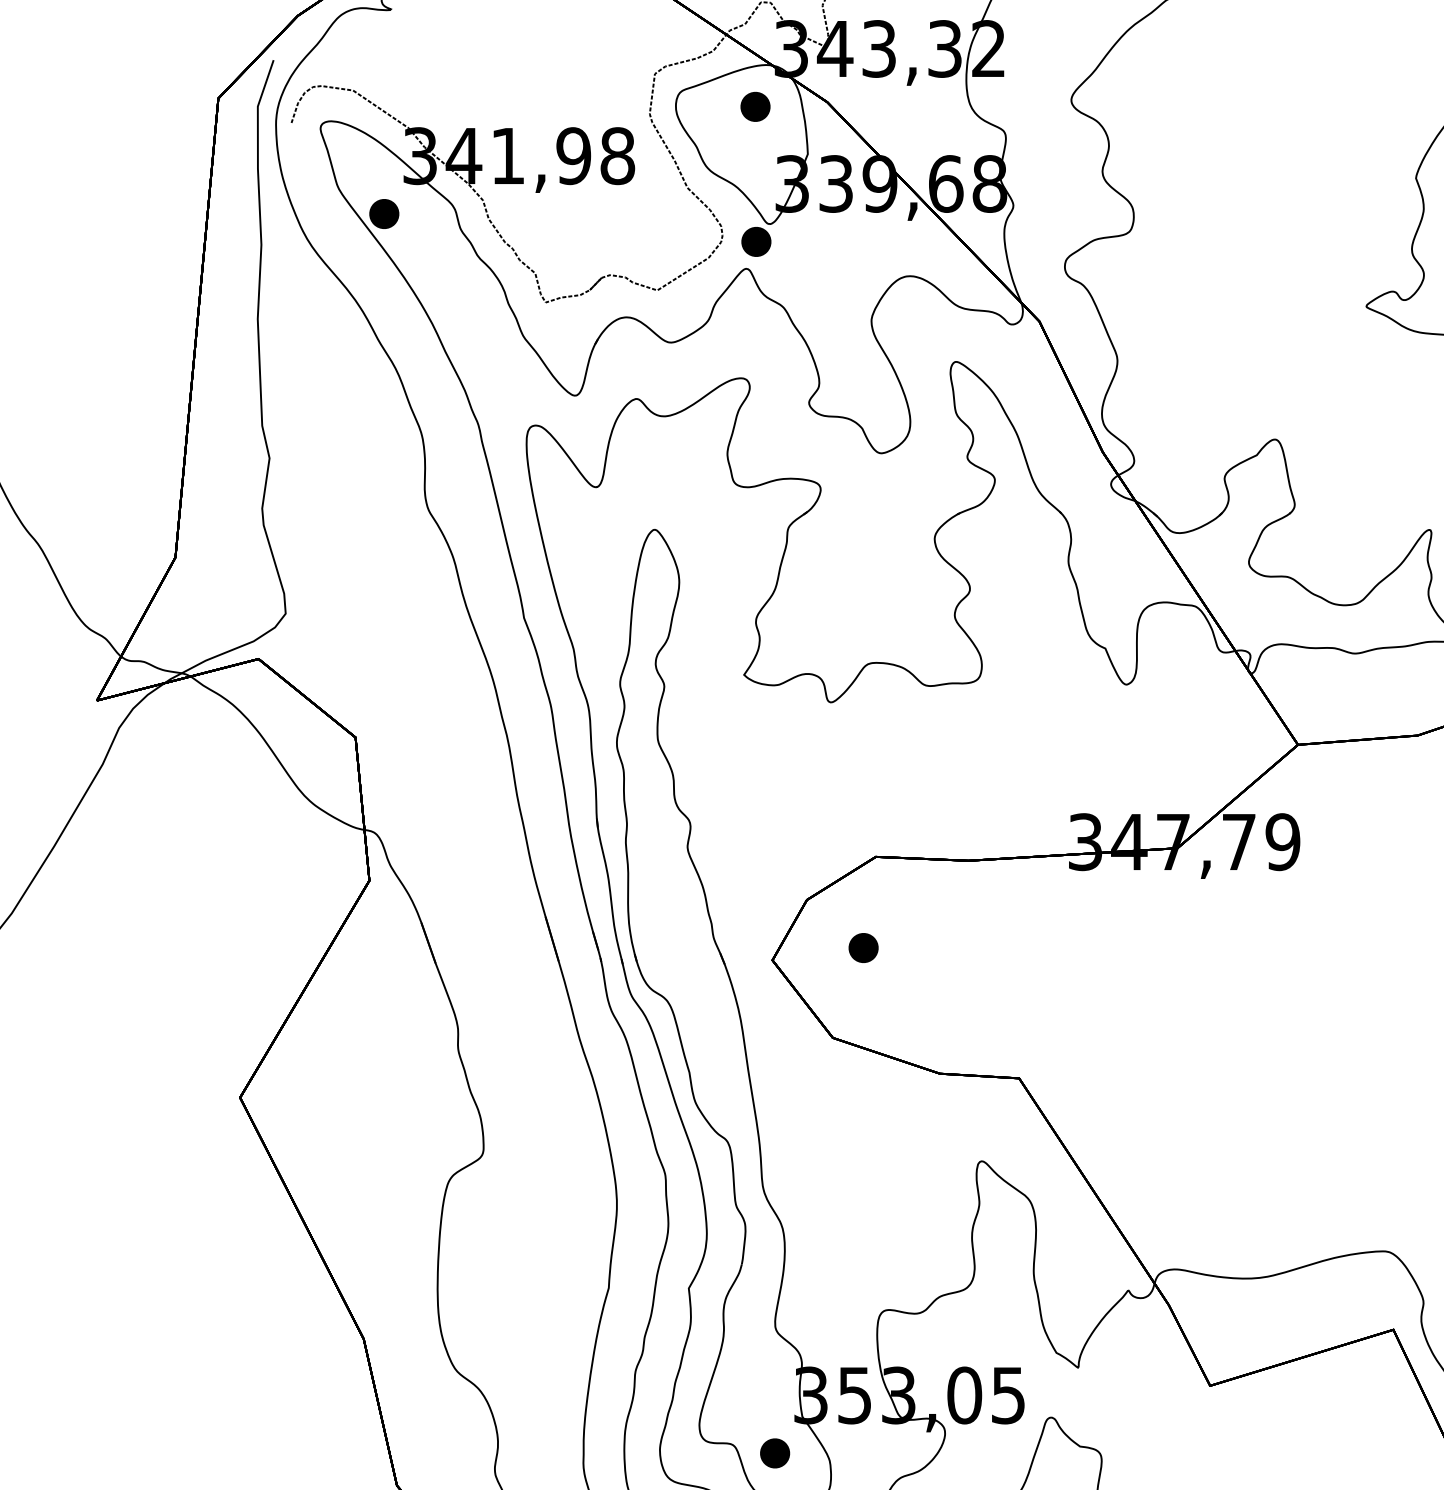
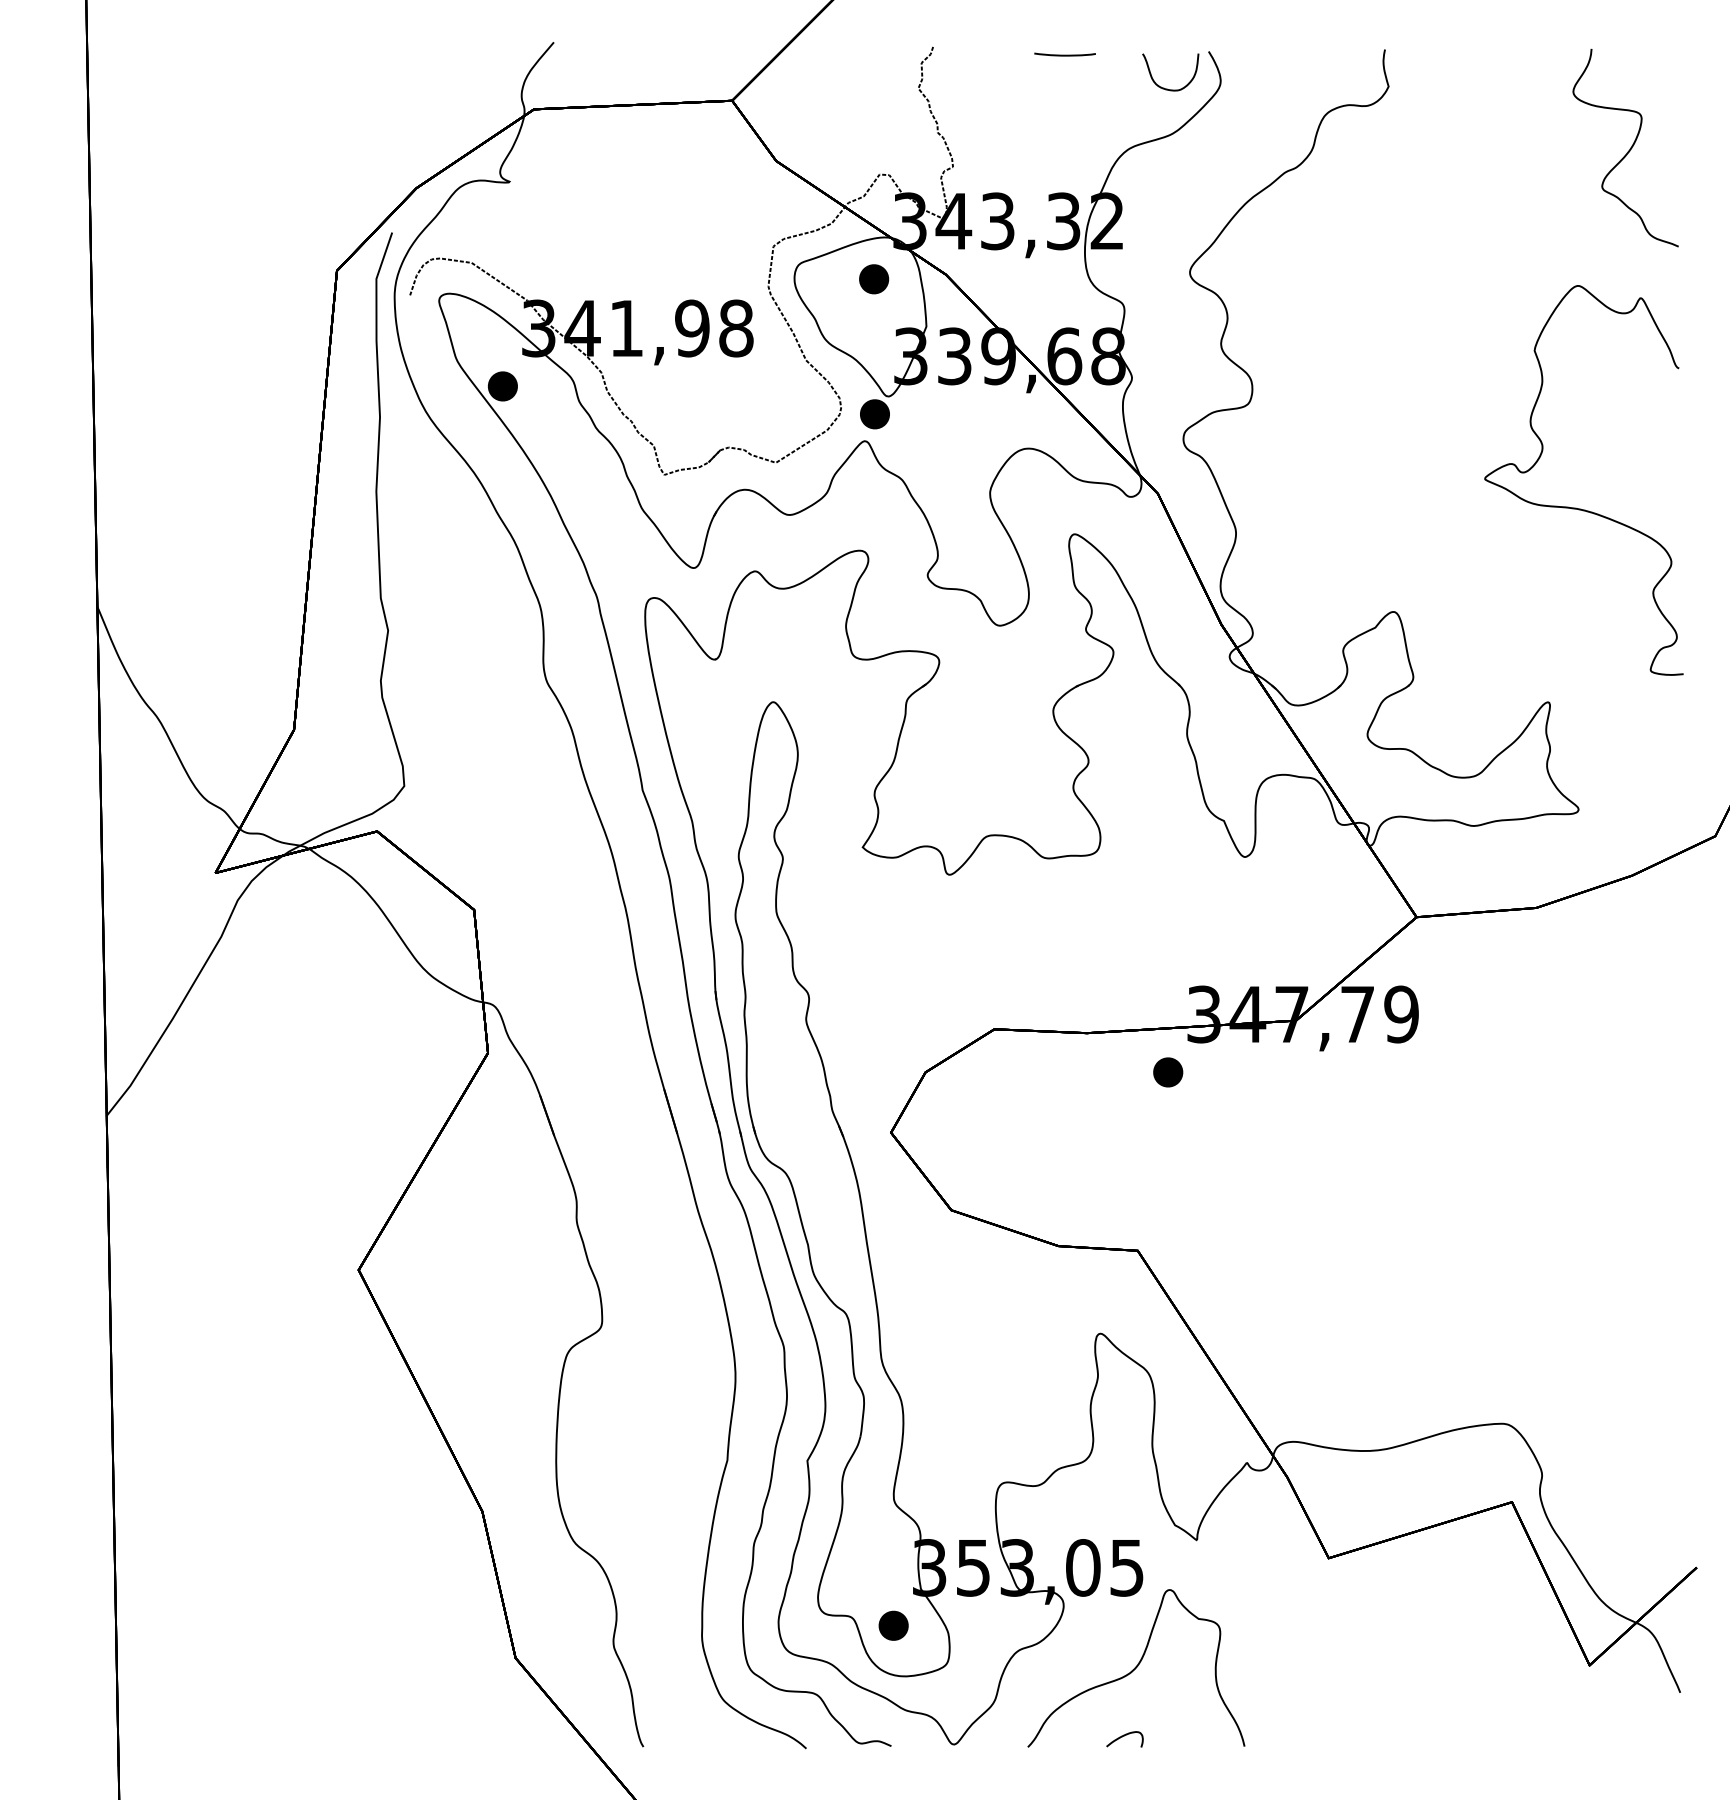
part: (863, 948) -> (1168, 1072), moved

